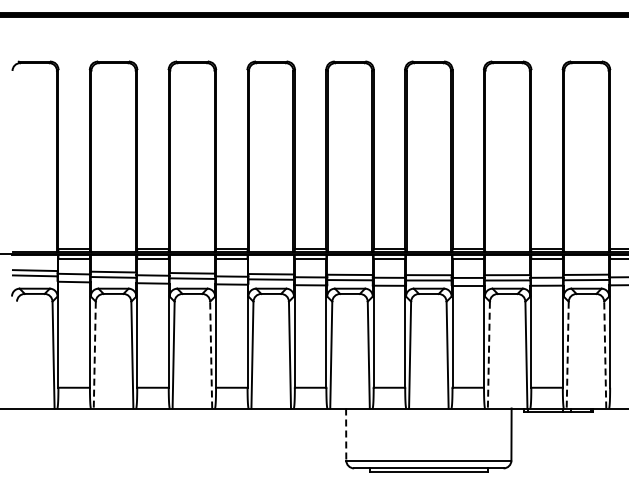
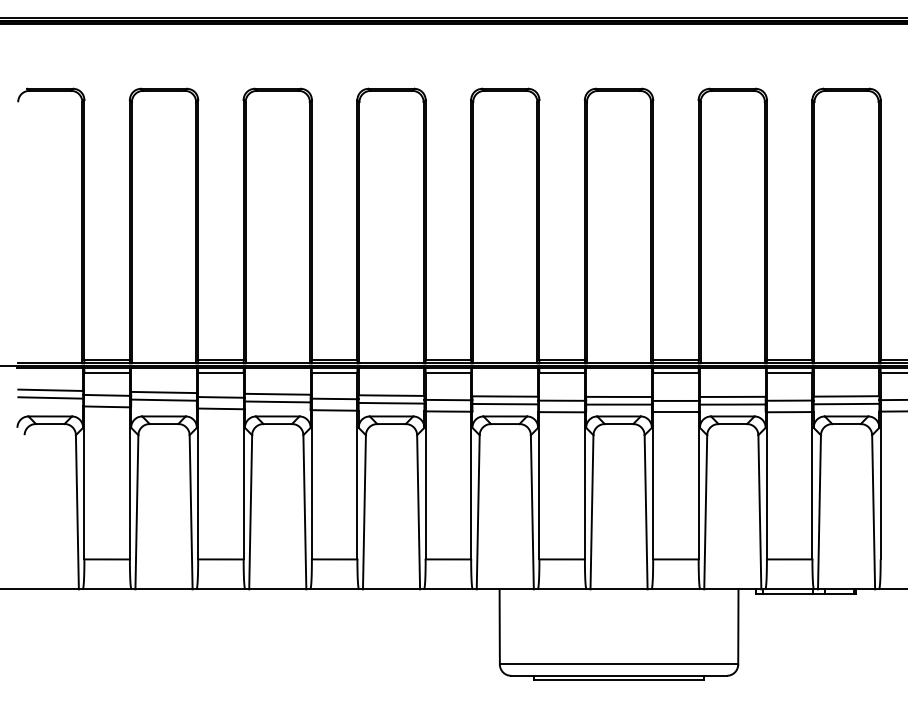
line: (211, 354) -> (305, 511), dashed -> solid
line: (605, 354) -> (874, 511), dashed -> solid
line: (94, 355) -> (136, 512), dashed -> solid
line: (488, 355) -> (705, 512), dashed -> solid
line: (567, 355) -> (819, 512), dashed -> solid
line: (346, 435) -> (500, 628), dashed -> solid

